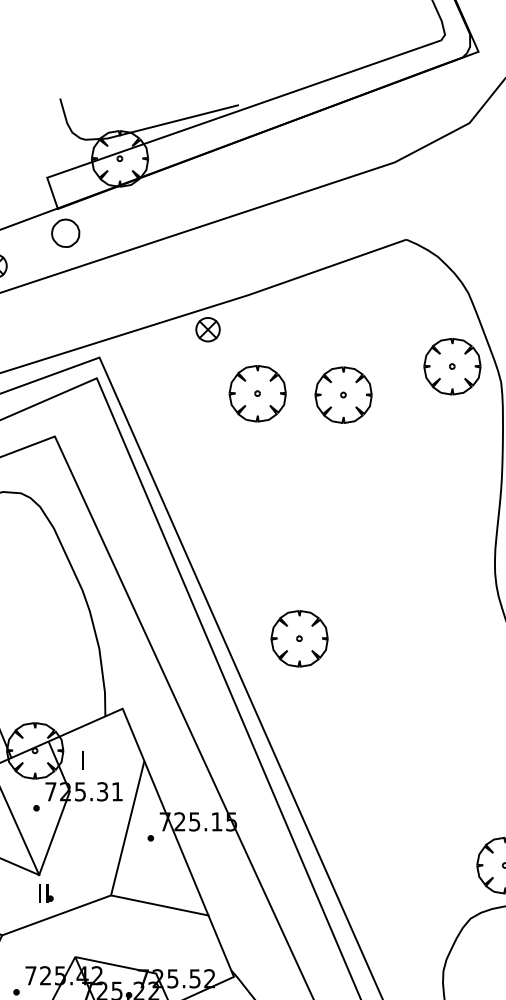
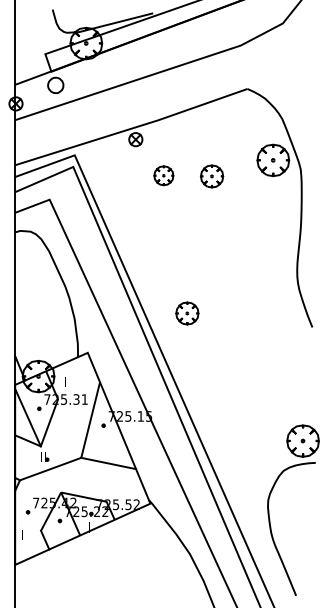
part: (257, 393) -> (163, 175), size x0.6
part: (342, 395) -> (211, 176), size x0.7
part: (299, 638) -> (187, 313), size x0.7

